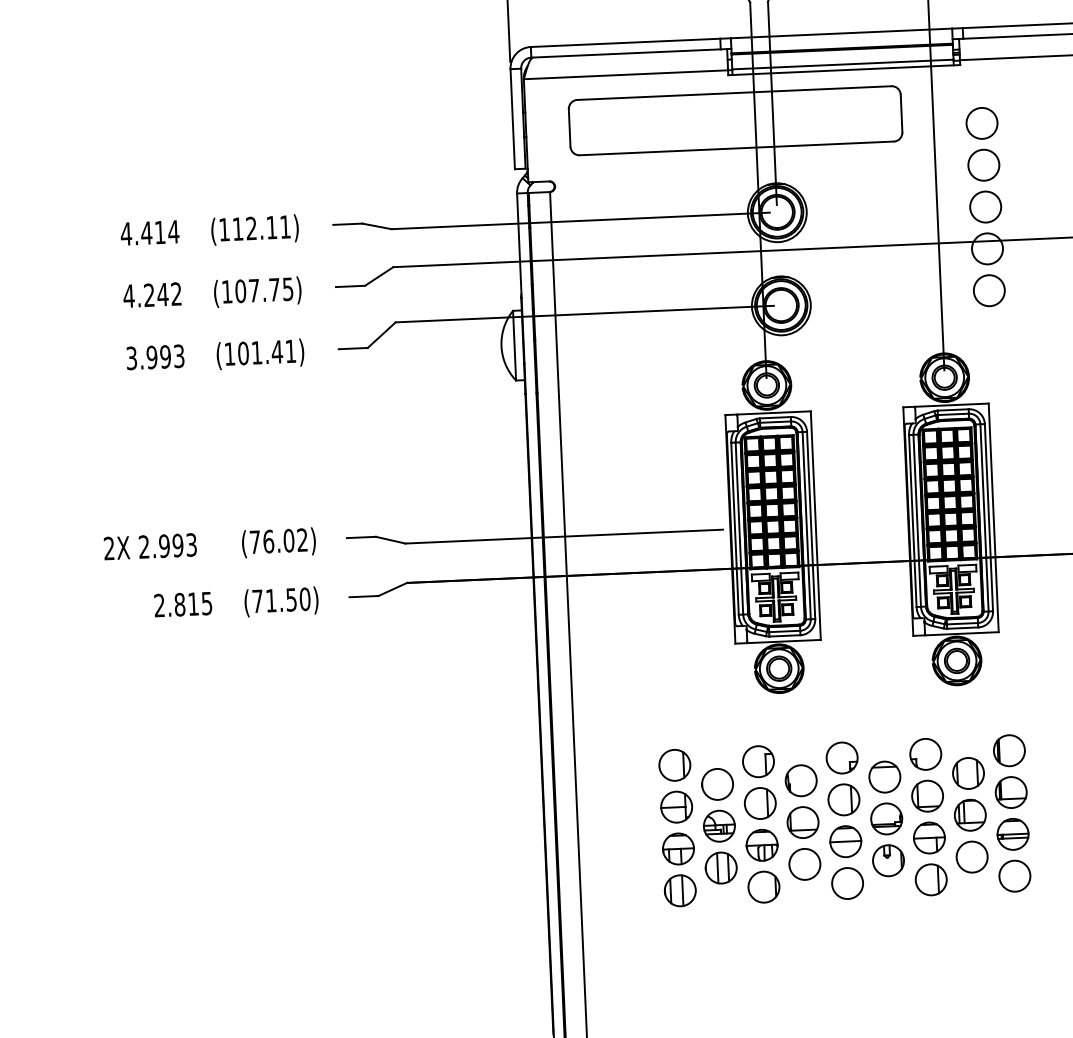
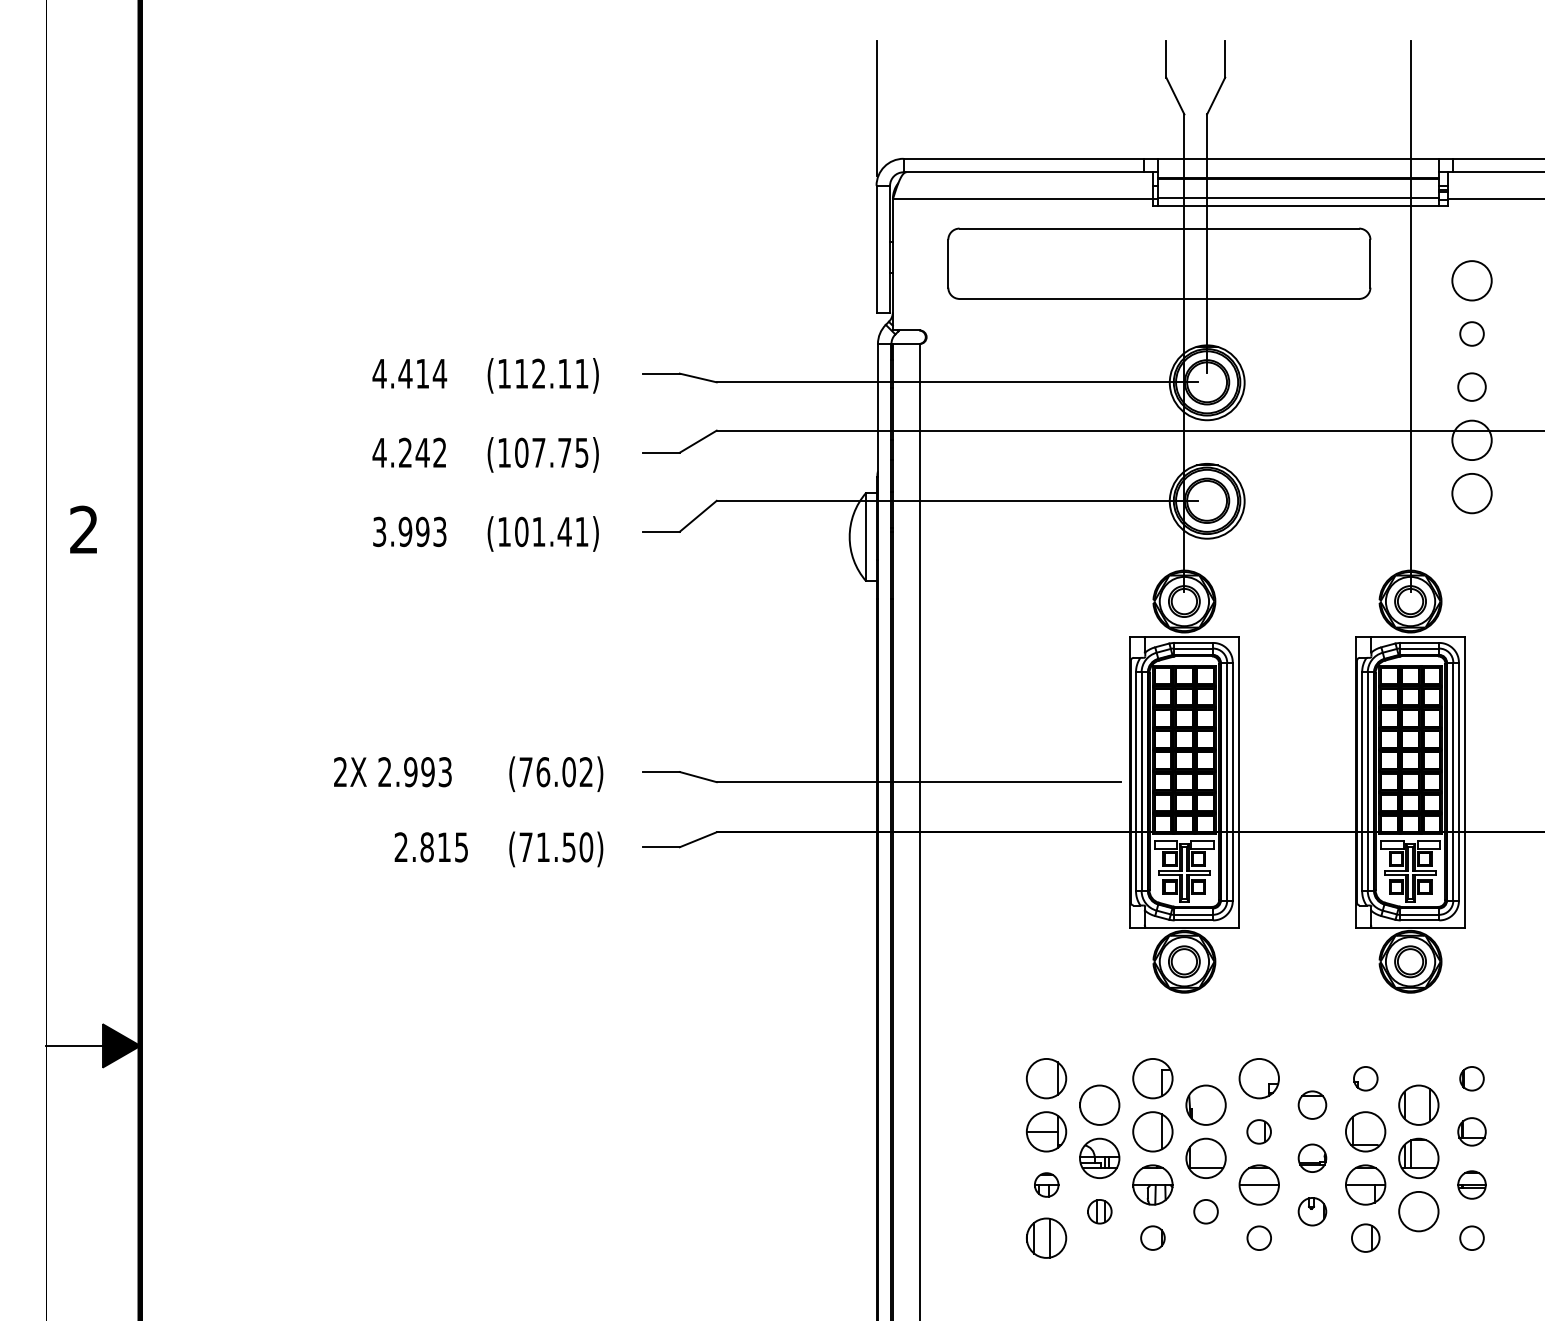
circle: (983, 164) -> (1471, 333), size x0.6
circle: (985, 206) -> (1471, 386), size x0.7
part: (1008, 750) -> (1471, 1078), size x0.6
part: (925, 754) -> (1365, 1078), size x0.6
part: (884, 776) -> (1312, 1104), size x0.7
part: (1010, 792) -> (1471, 1131), size x0.7
part: (843, 799) -> (1258, 1131), size x0.6
part: (886, 818) -> (1312, 1157), size x0.7
part: (1012, 833) -> (1471, 1184), size x0.7
part: (678, 848) -> (1046, 1184), size x0.6
part: (888, 860) -> (1312, 1211), size x0.7
circle: (804, 864) -> (1205, 1211), size x0.6
part: (721, 867) -> (1099, 1211), size x0.6
circle: (1014, 875) -> (1471, 1237), size x0.6
part: (931, 879) -> (1365, 1237), size x0.7
circle: (846, 882) -> (1258, 1237), size x0.6
part: (763, 886) -> (1152, 1237), size x0.6

